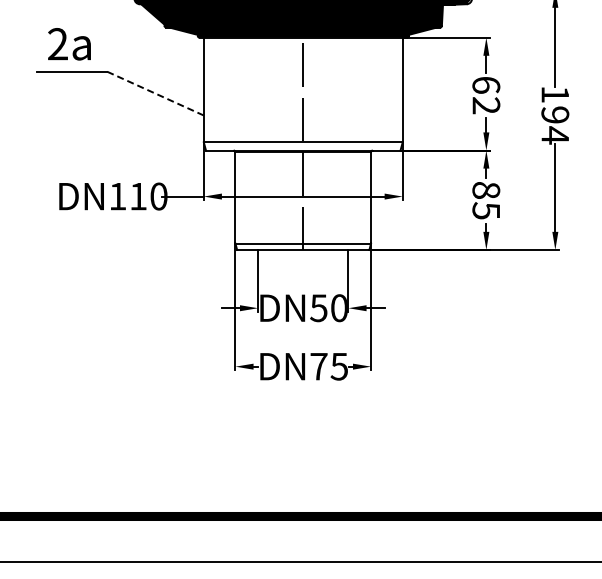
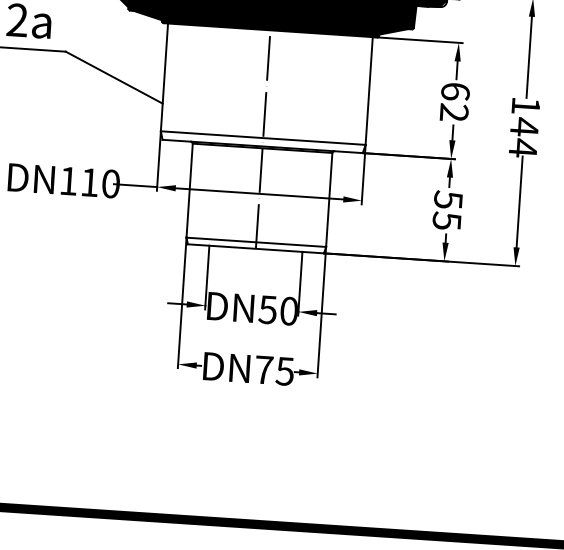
line: (154, 93) -> (113, 77), dashed -> solid
text: (555, 114) -> (524, 126), 194 -> 144
text: (486, 189) -> (448, 199), 85 -> 55

